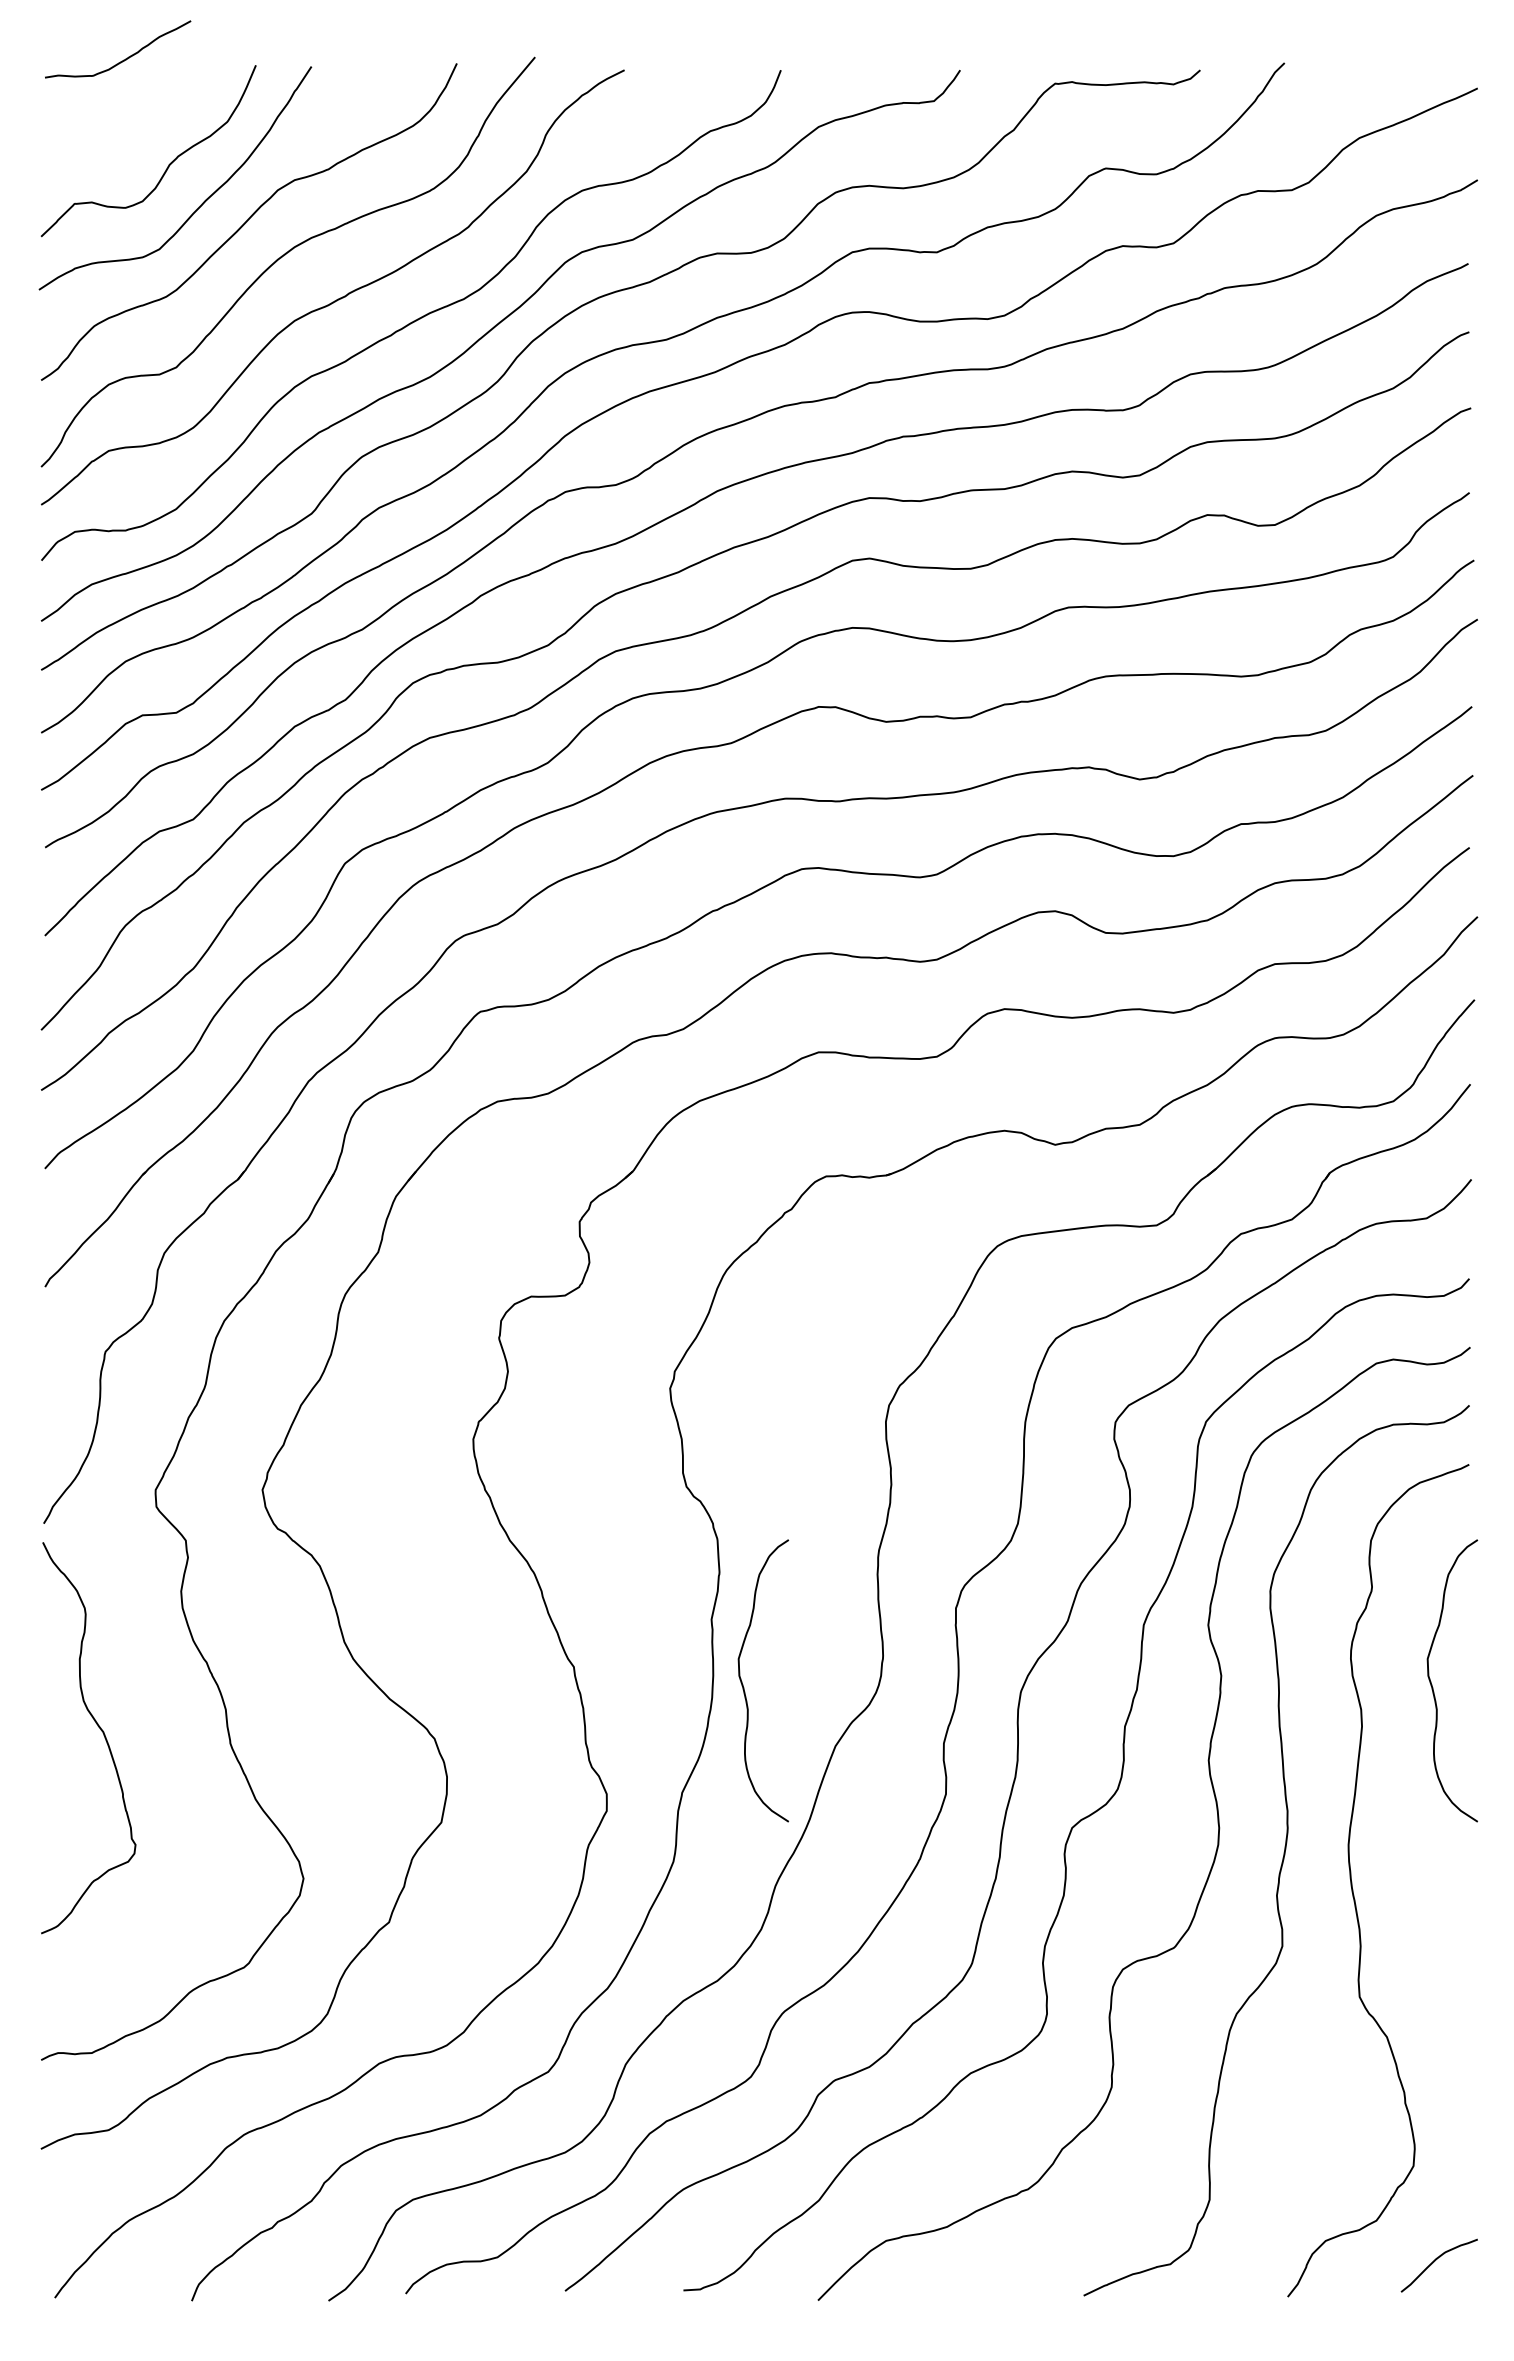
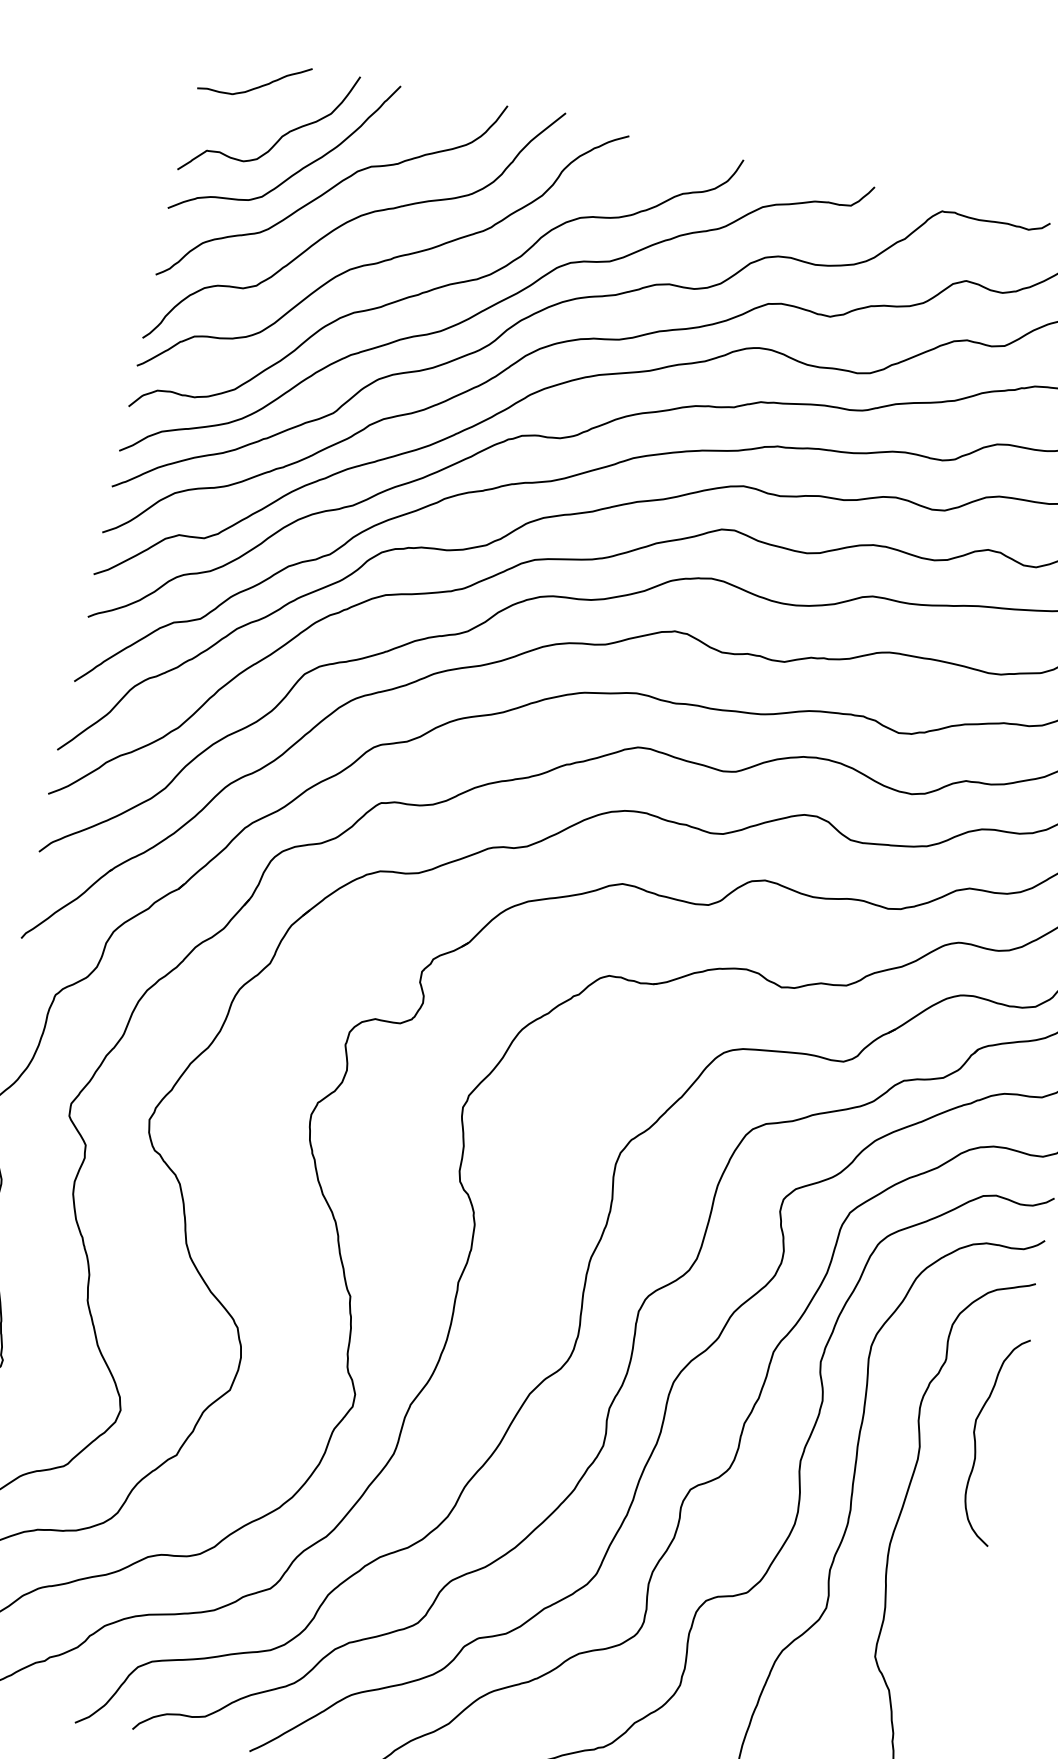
curve: (123, 59) -> (257, 86), moved
curve: (744, 1687) -> (472, 1337), removed

